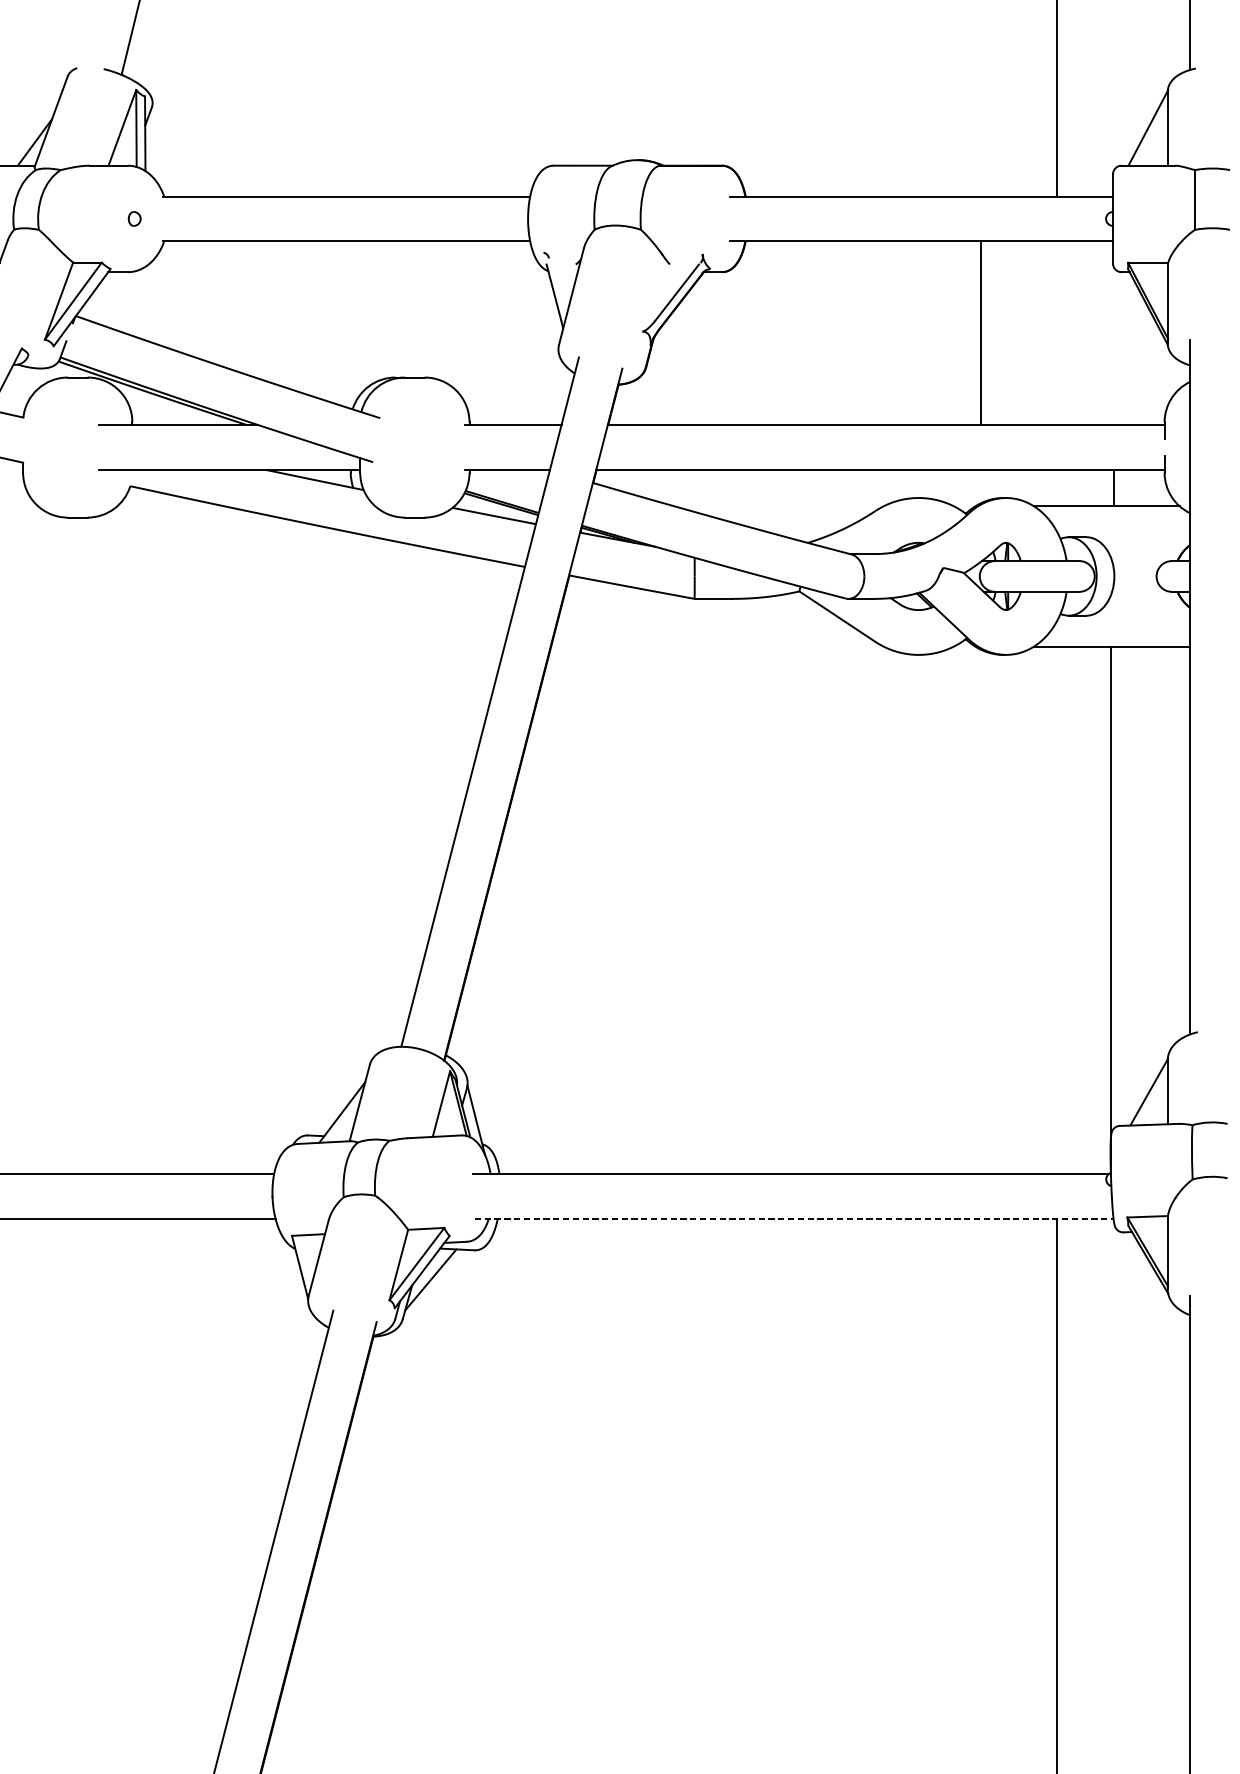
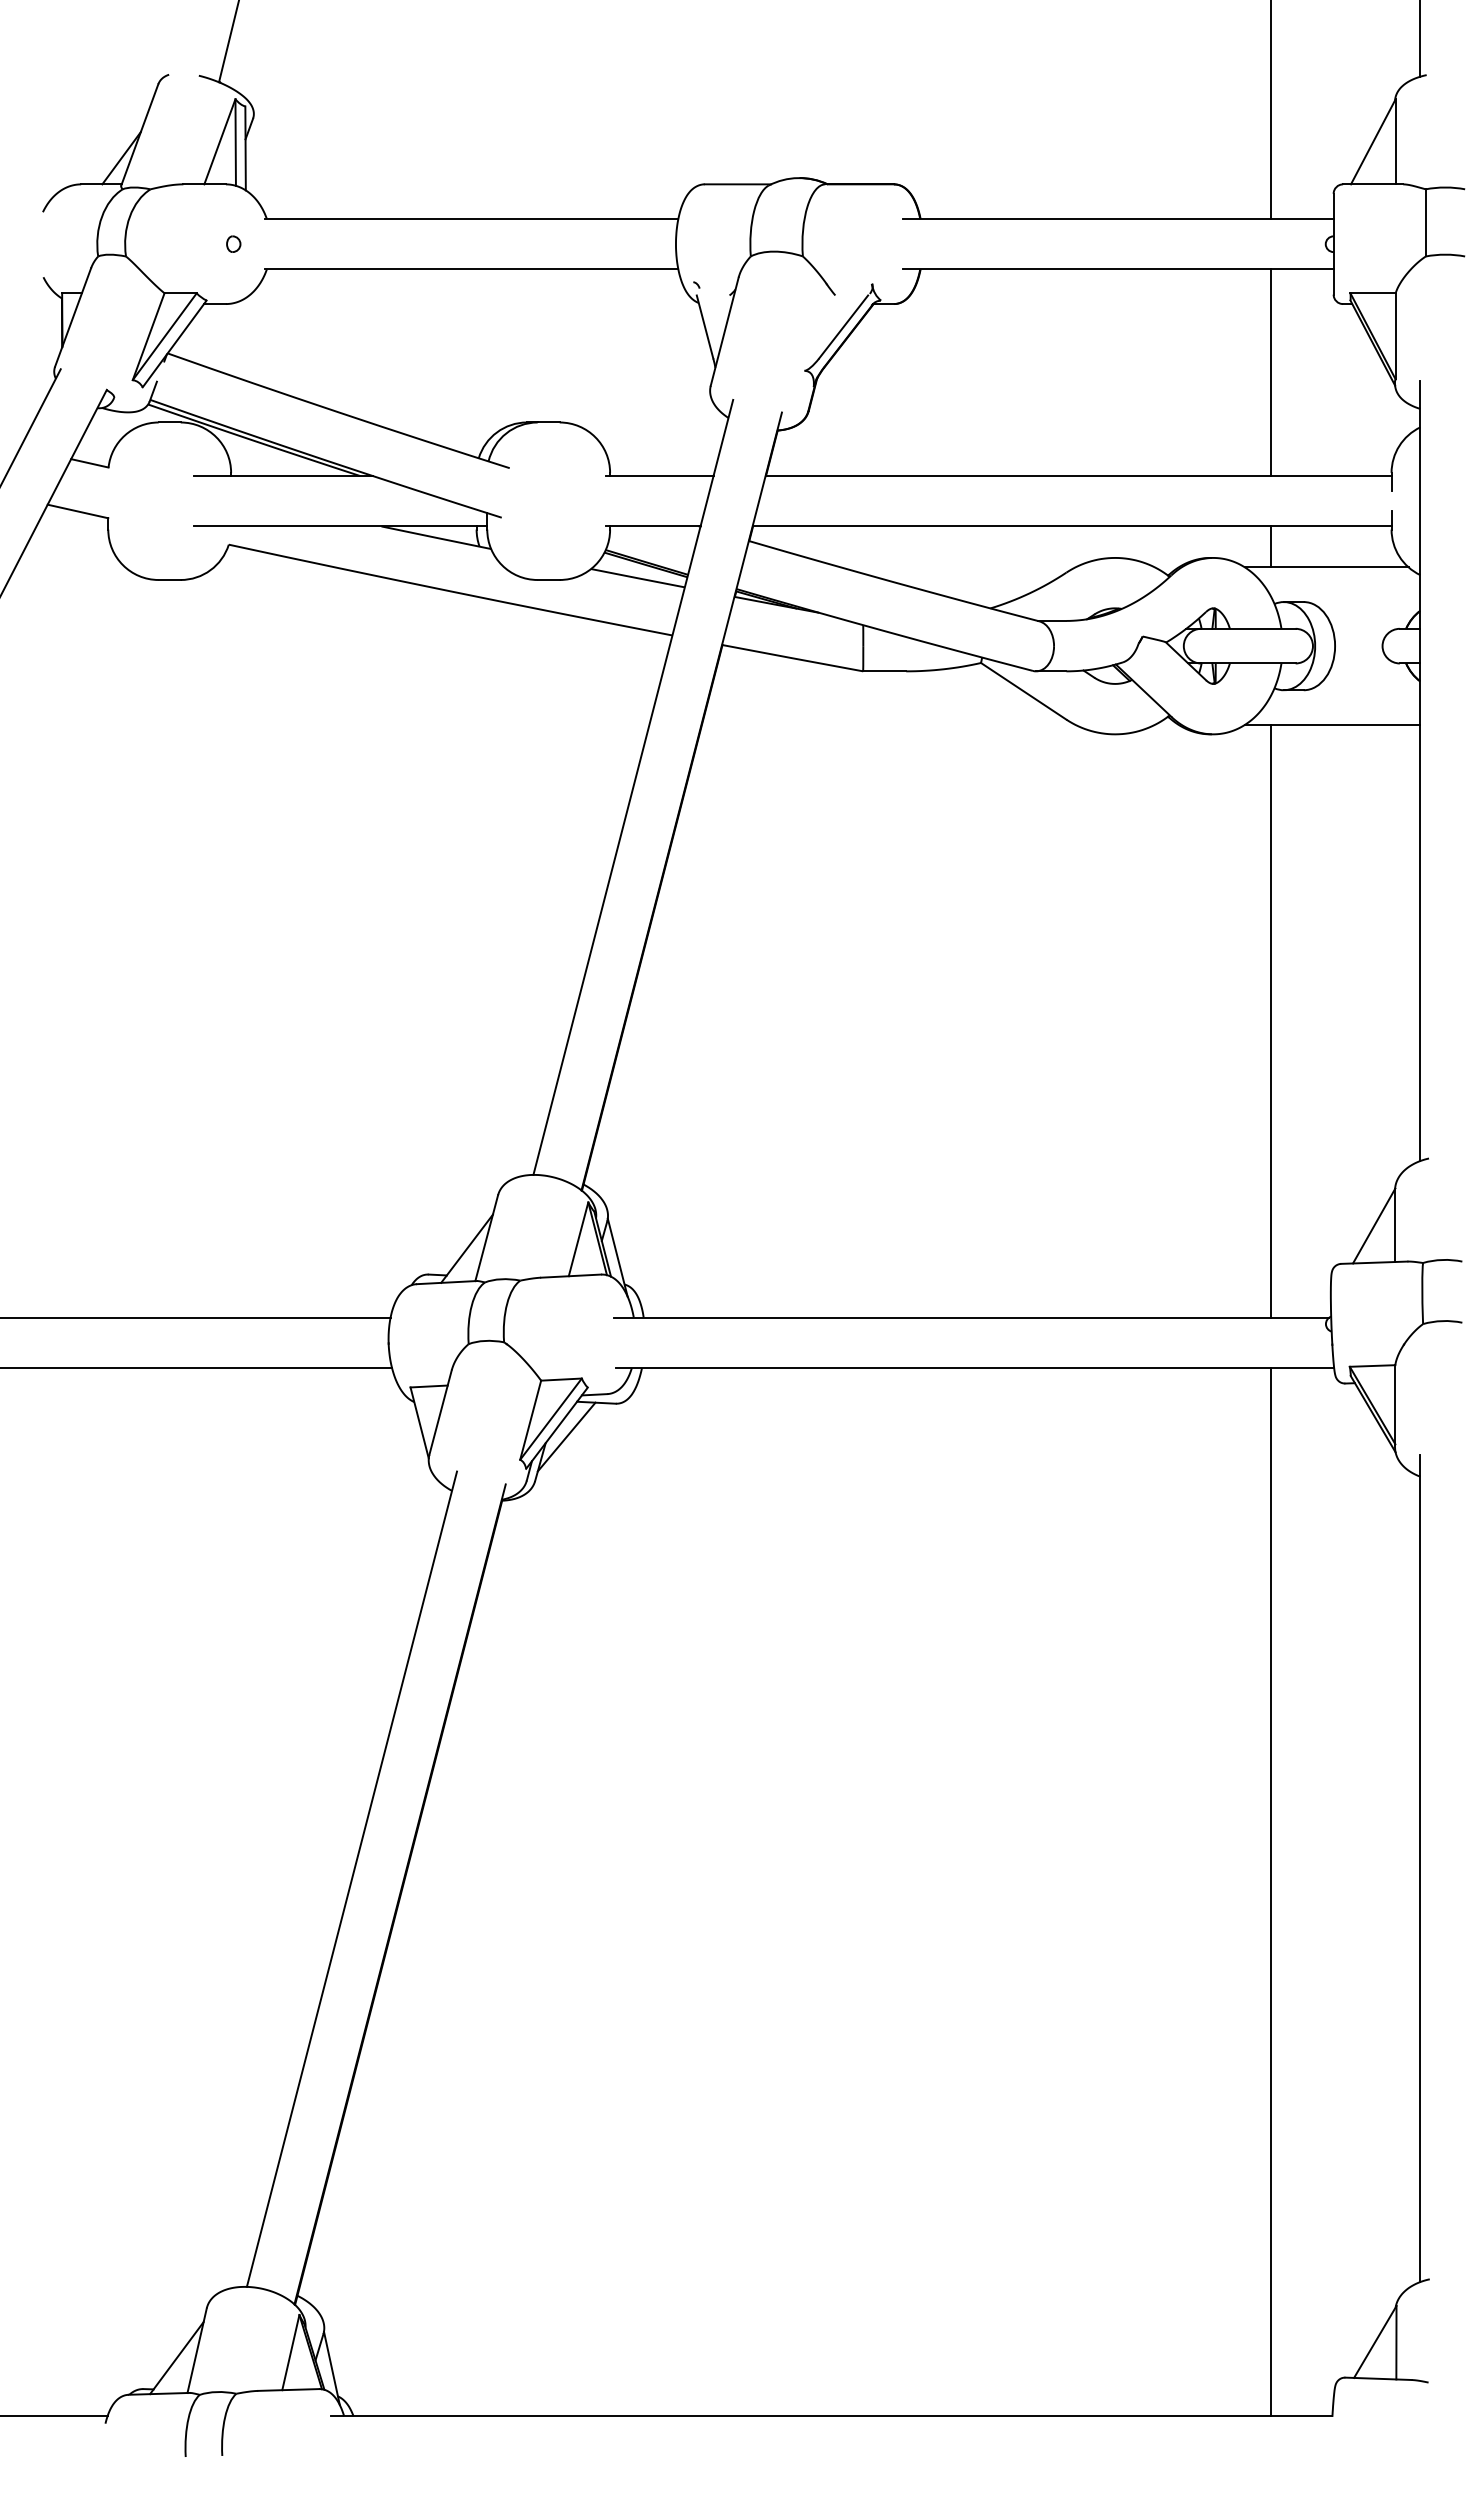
line: (981, 333) -> (1270, 372), moved
line: (1113, 487) -> (1270, 546), moved
line: (1111, 909) -> (1270, 1020), moved
line: (794, 1218) -> (975, 1368), dashed -> solid

